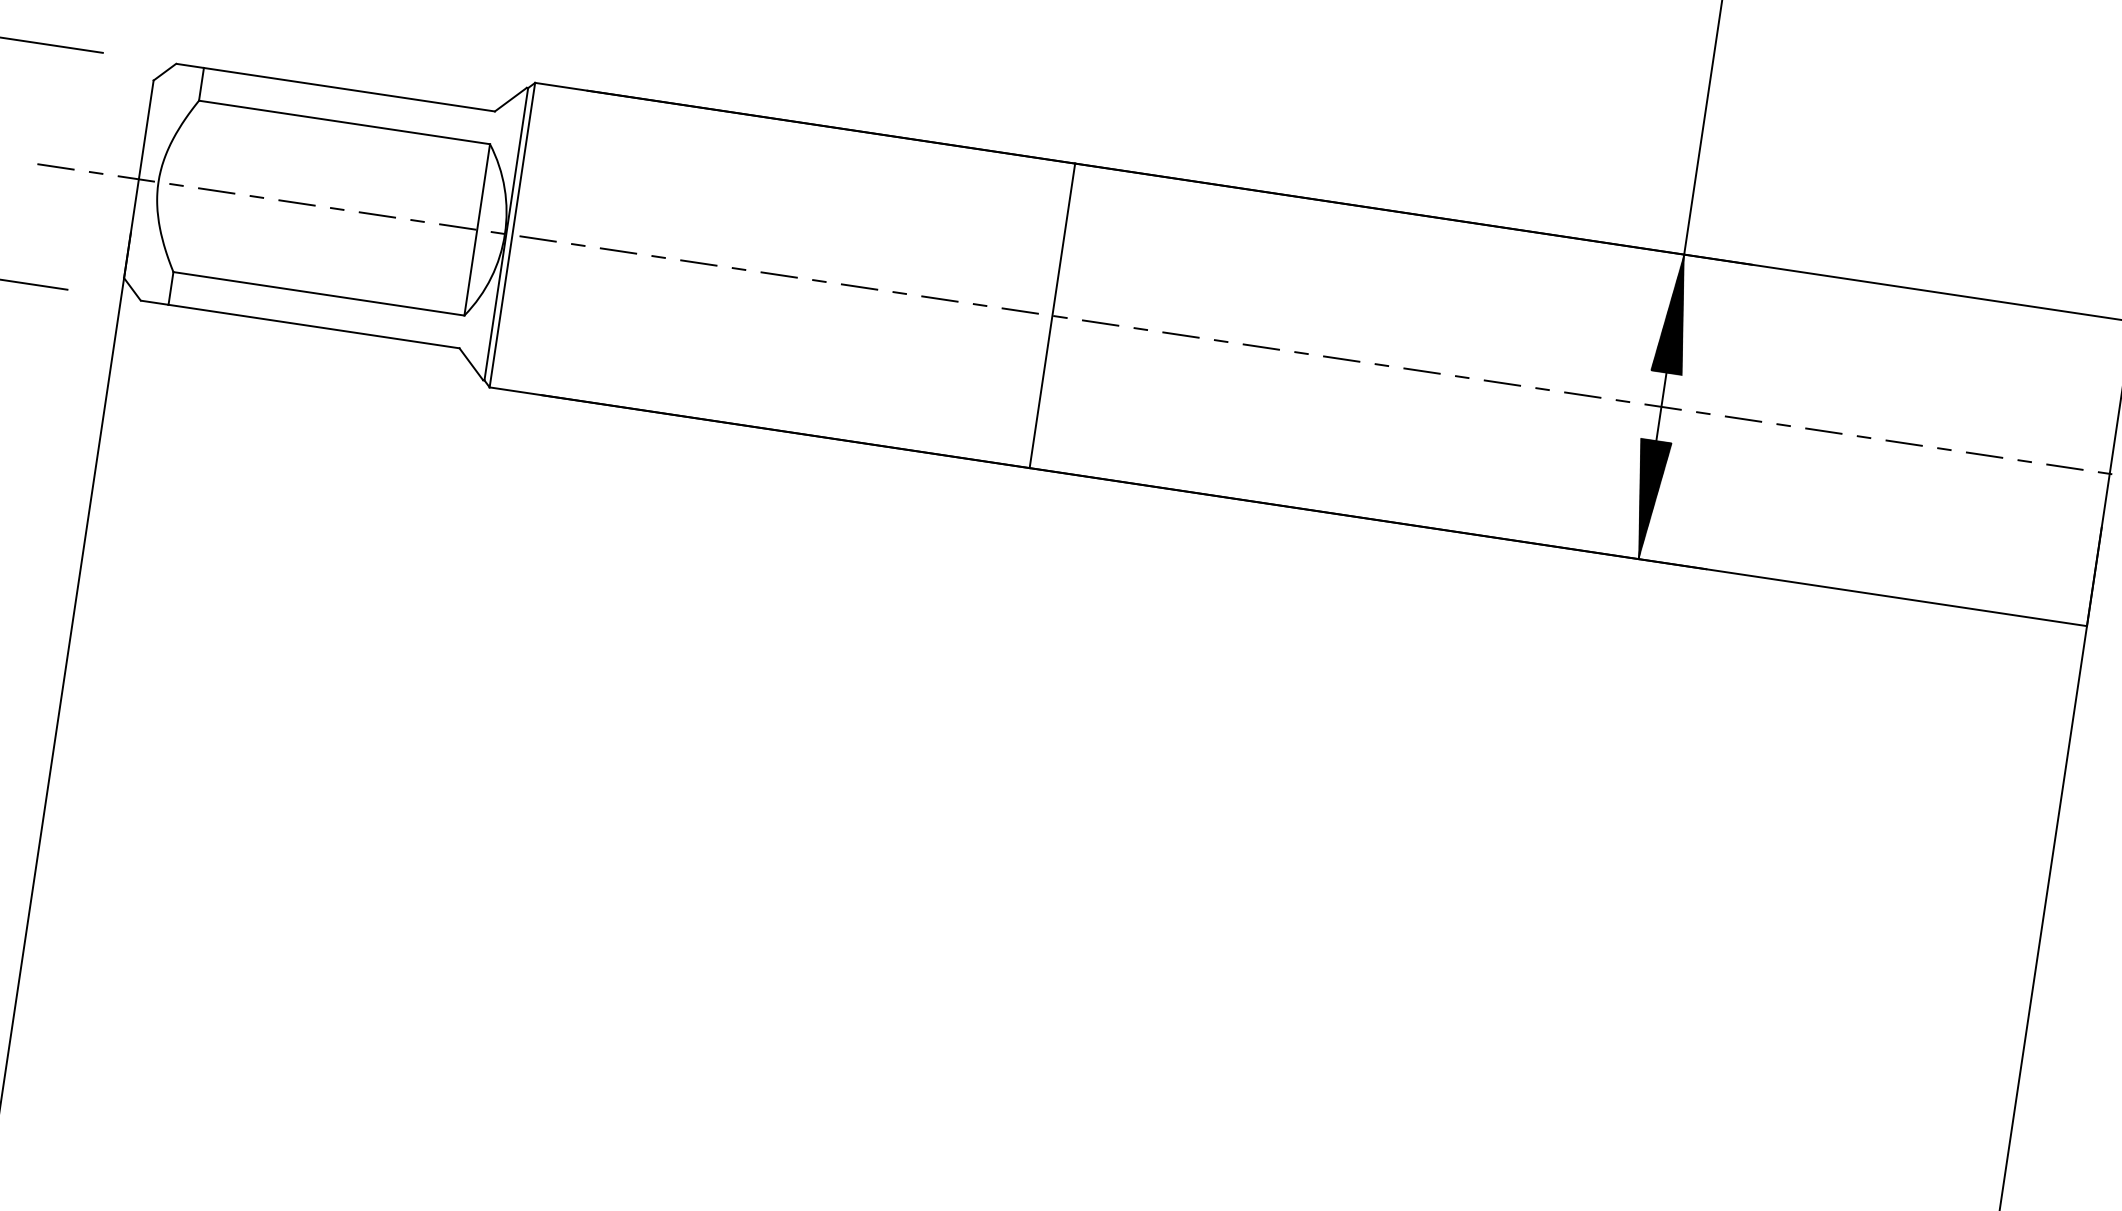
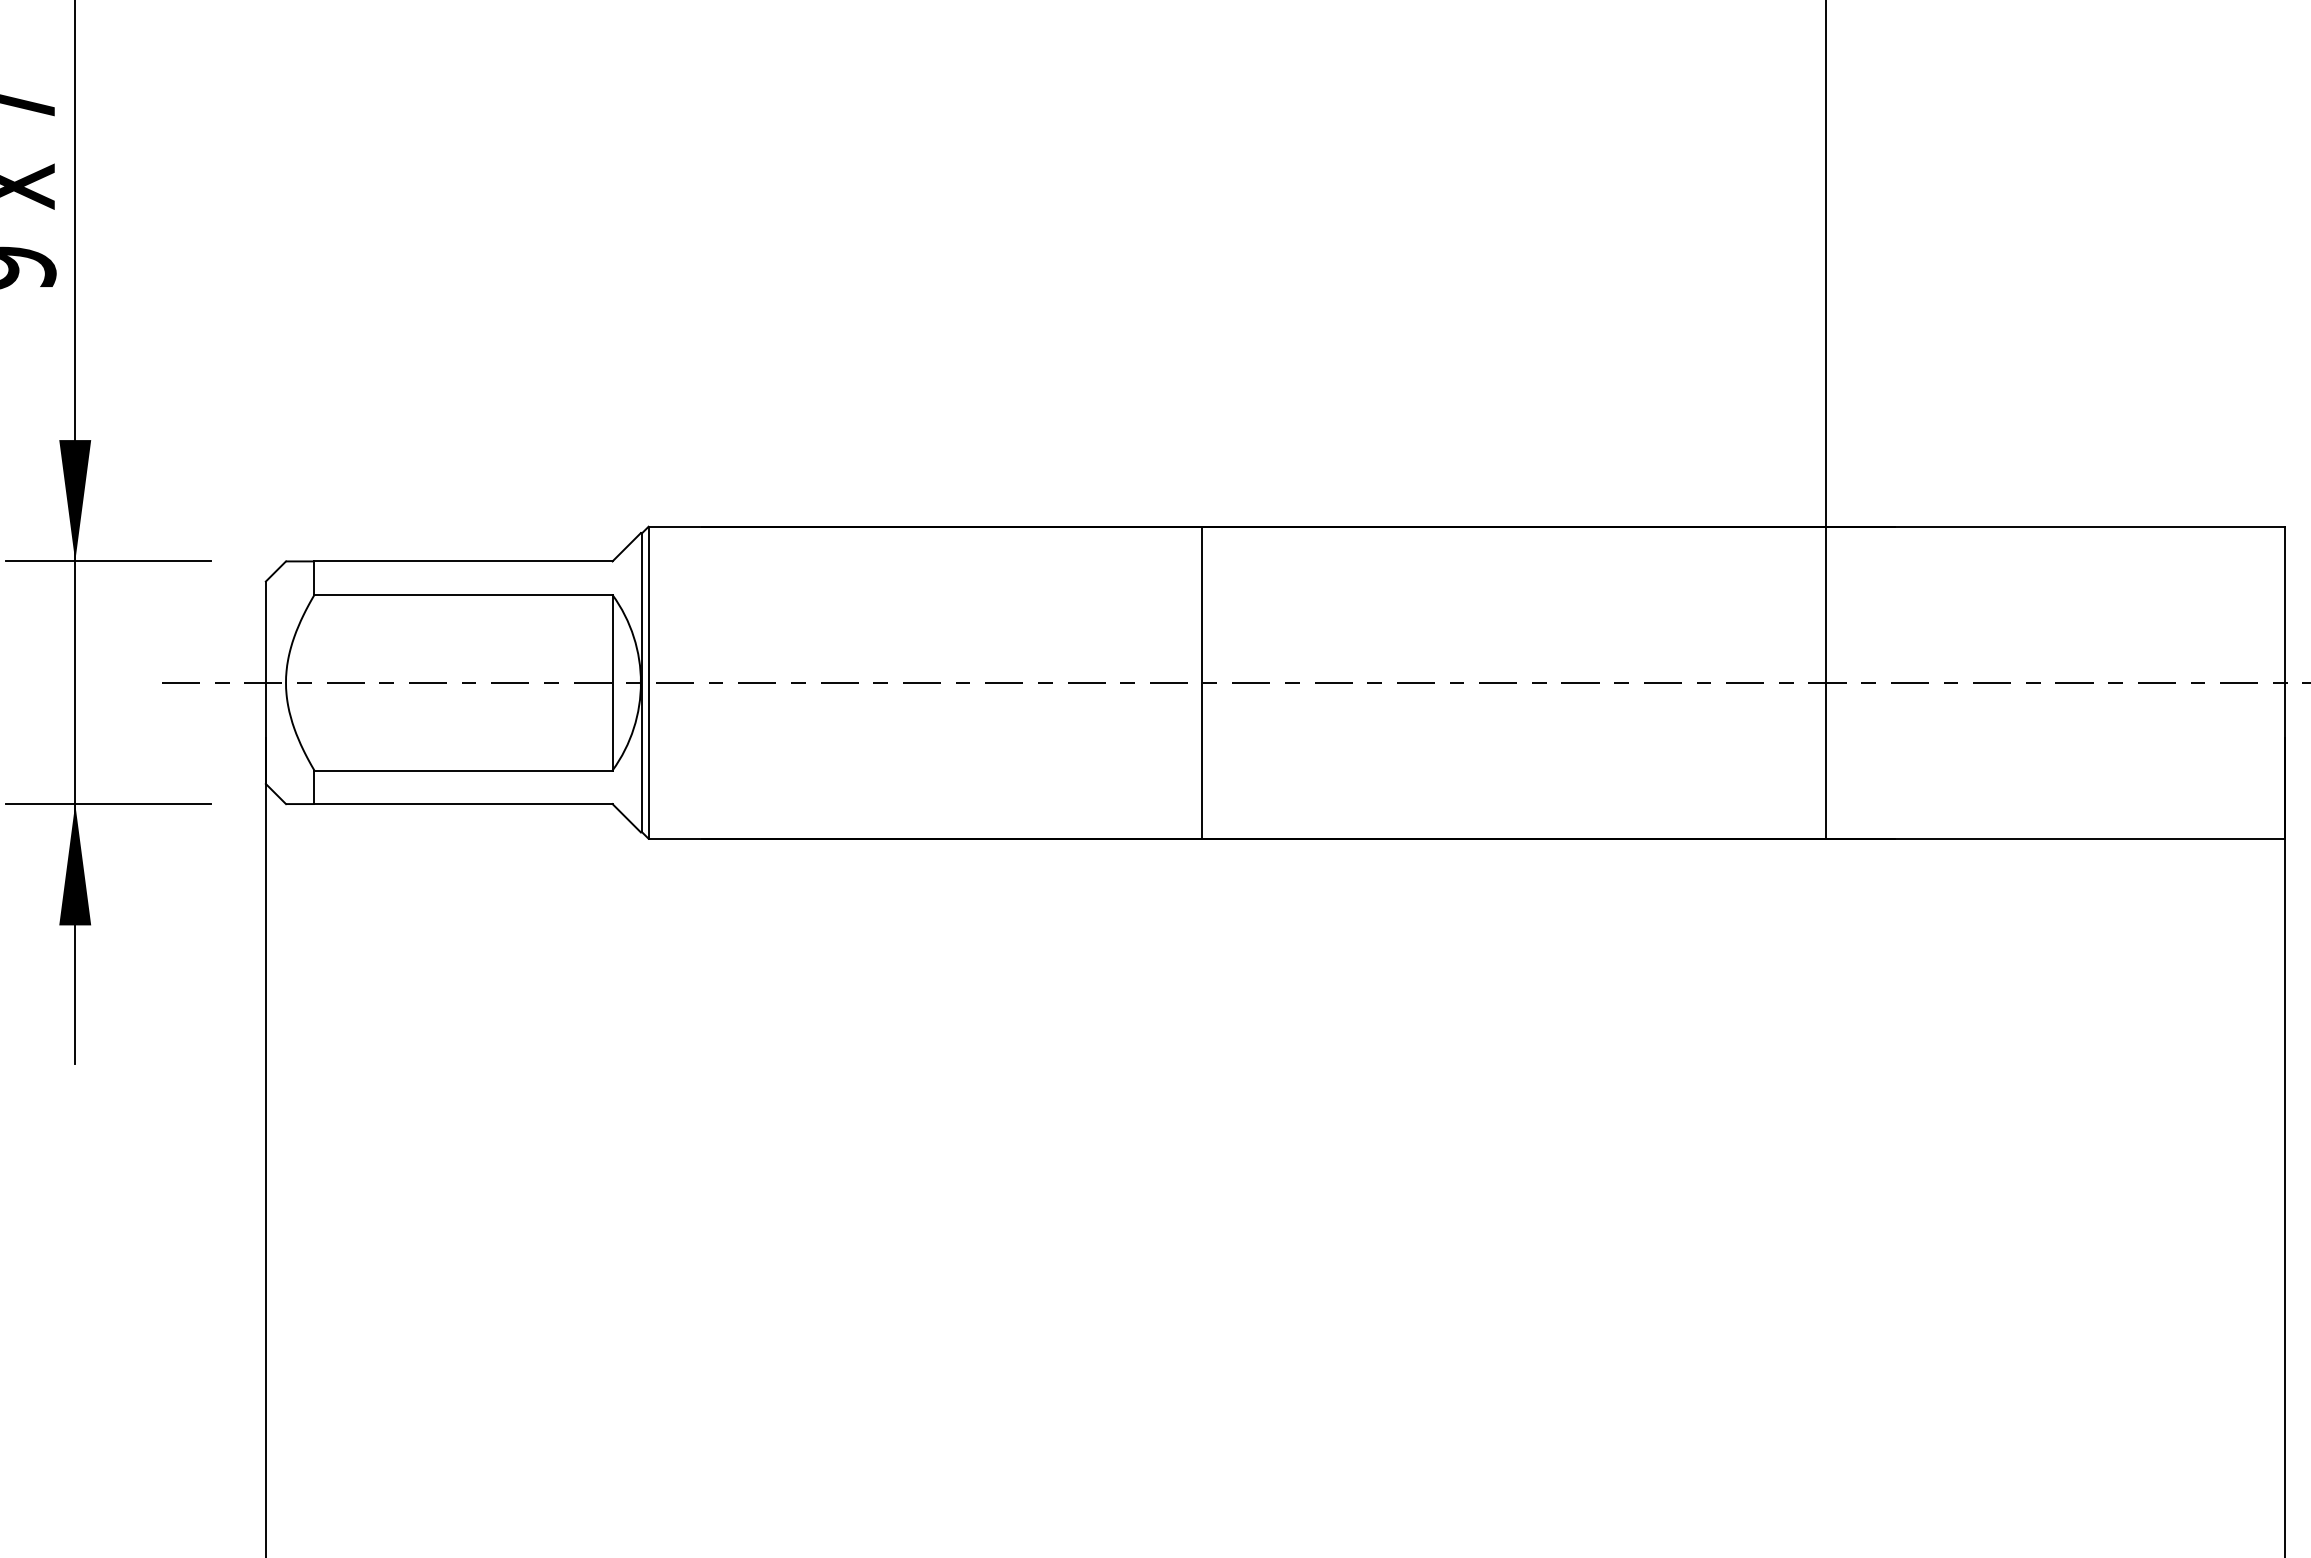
hatch: (1675, 313) -> (1825, 587), removed
hatch: (1647, 499) -> (1825, 777), removed

